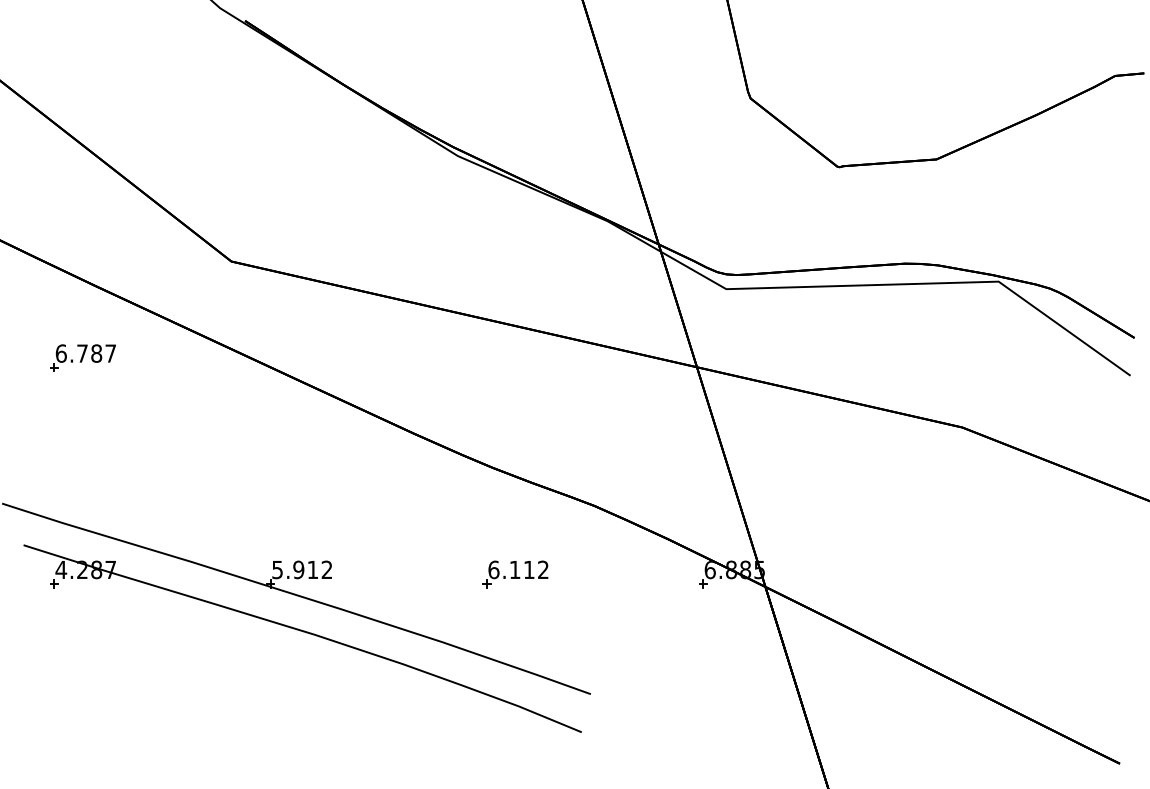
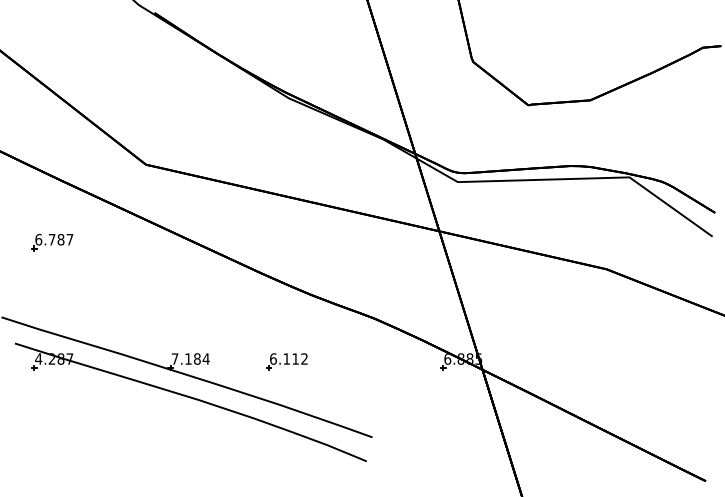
part: (83, 358) -> (52, 242), moved
text: (302, 569) -> (190, 358), 5.912 -> 7.184
part: (514, 573) -> (286, 361), moved

